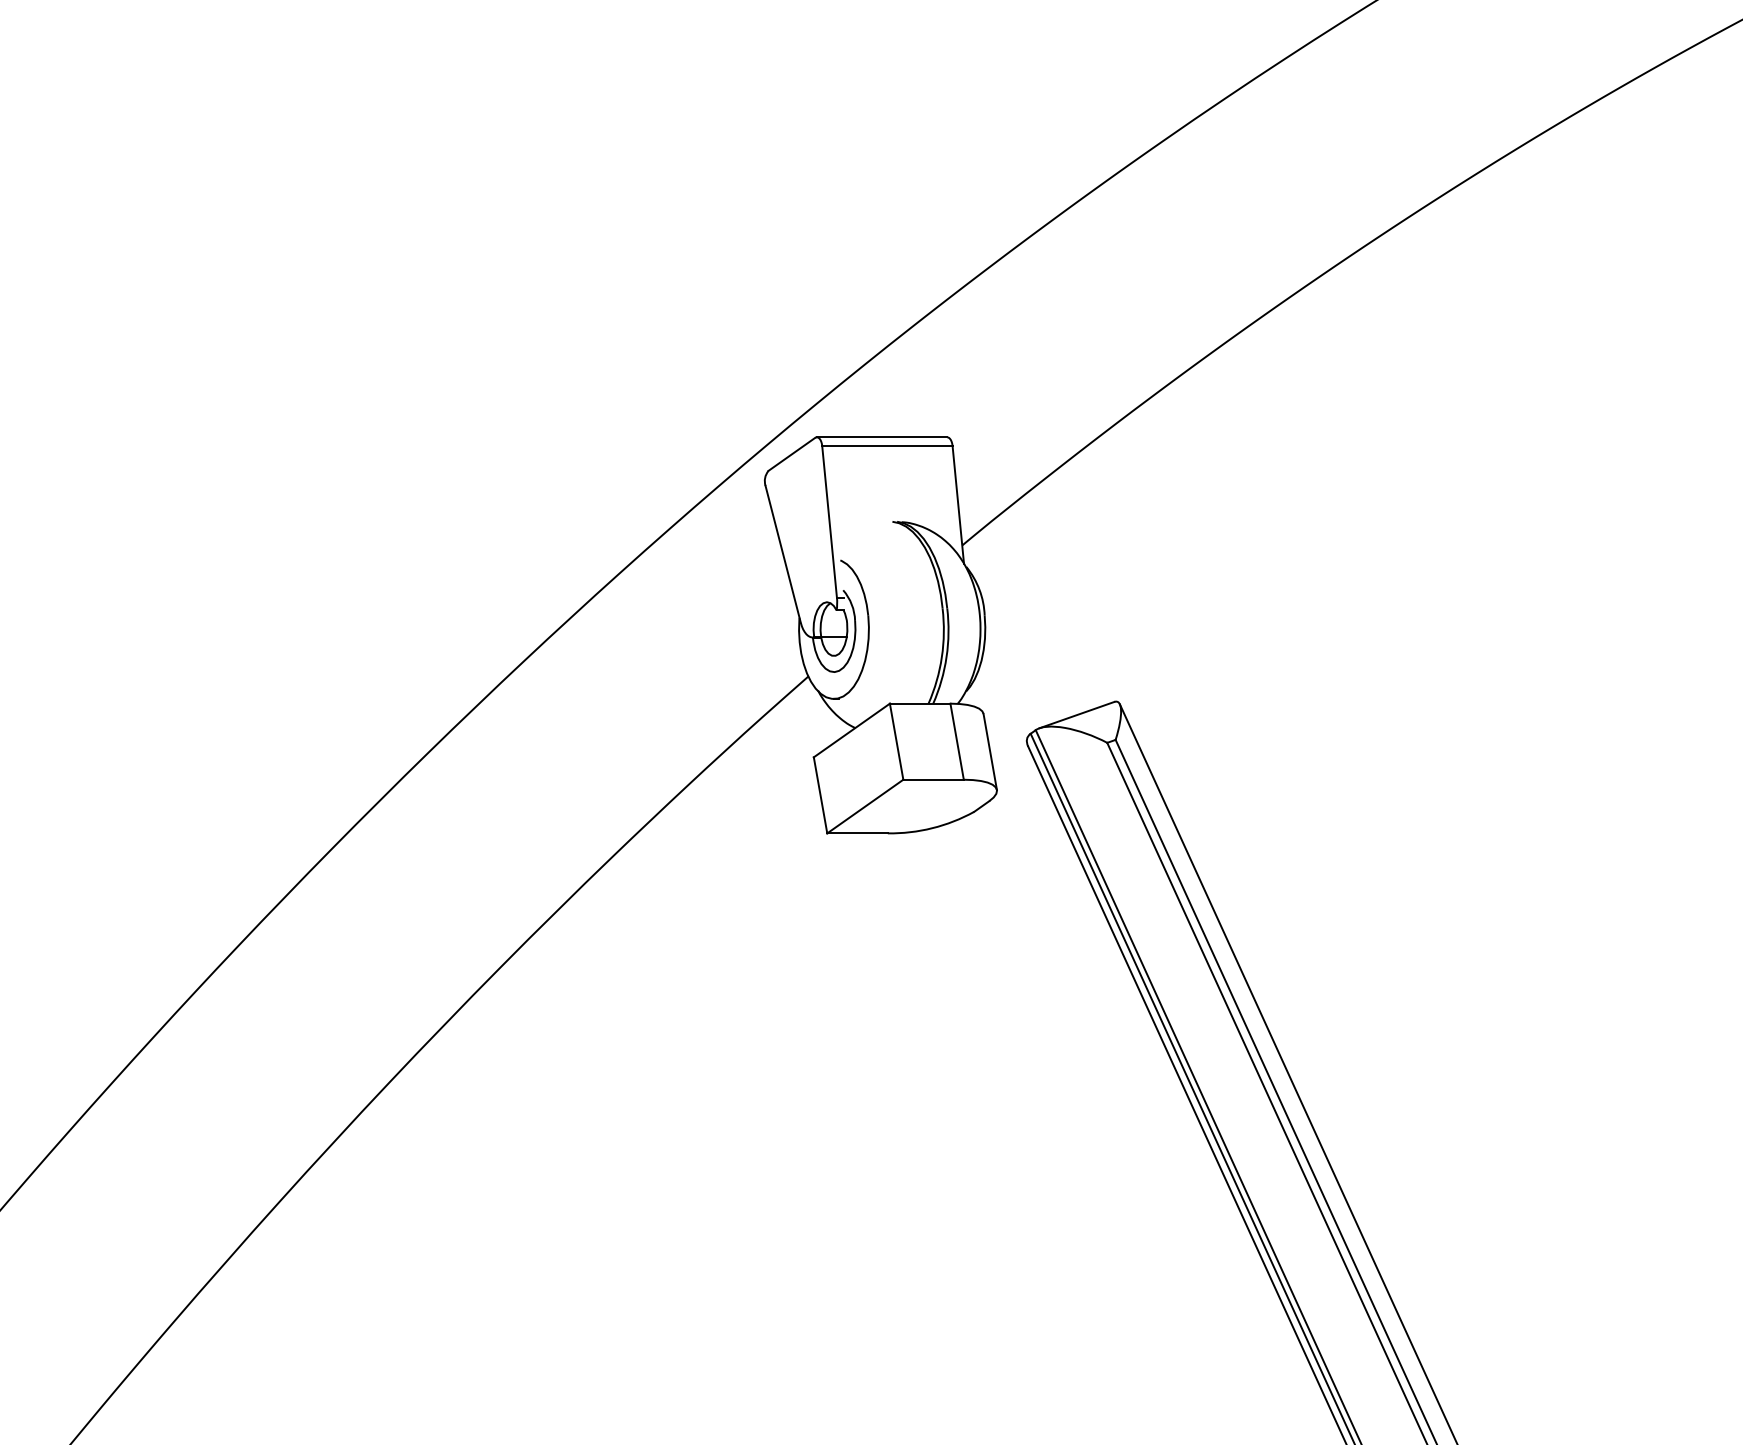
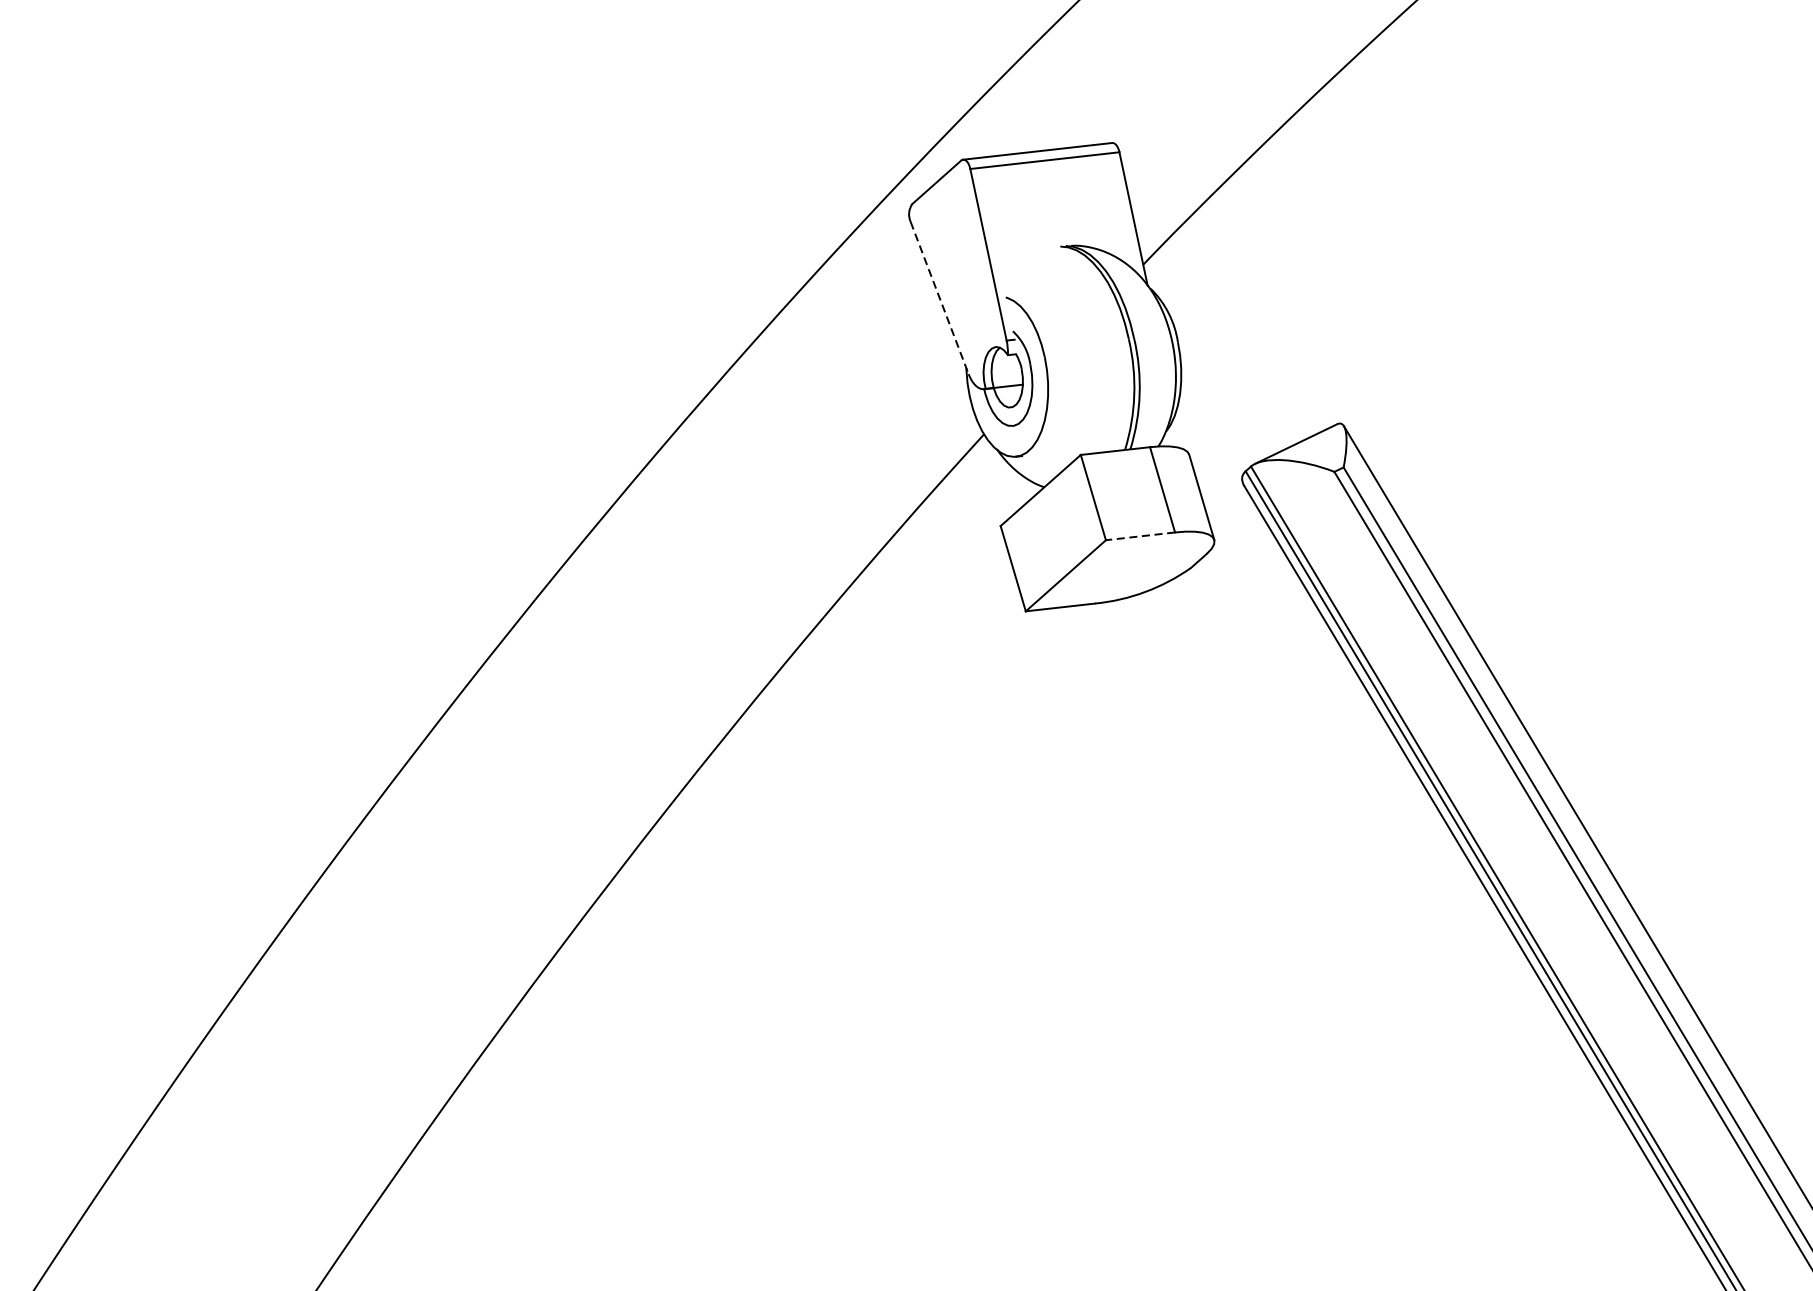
line: (783, 554) -> (939, 297), solid -> dashed
line: (933, 779) -> (1140, 536), solid -> dashed

